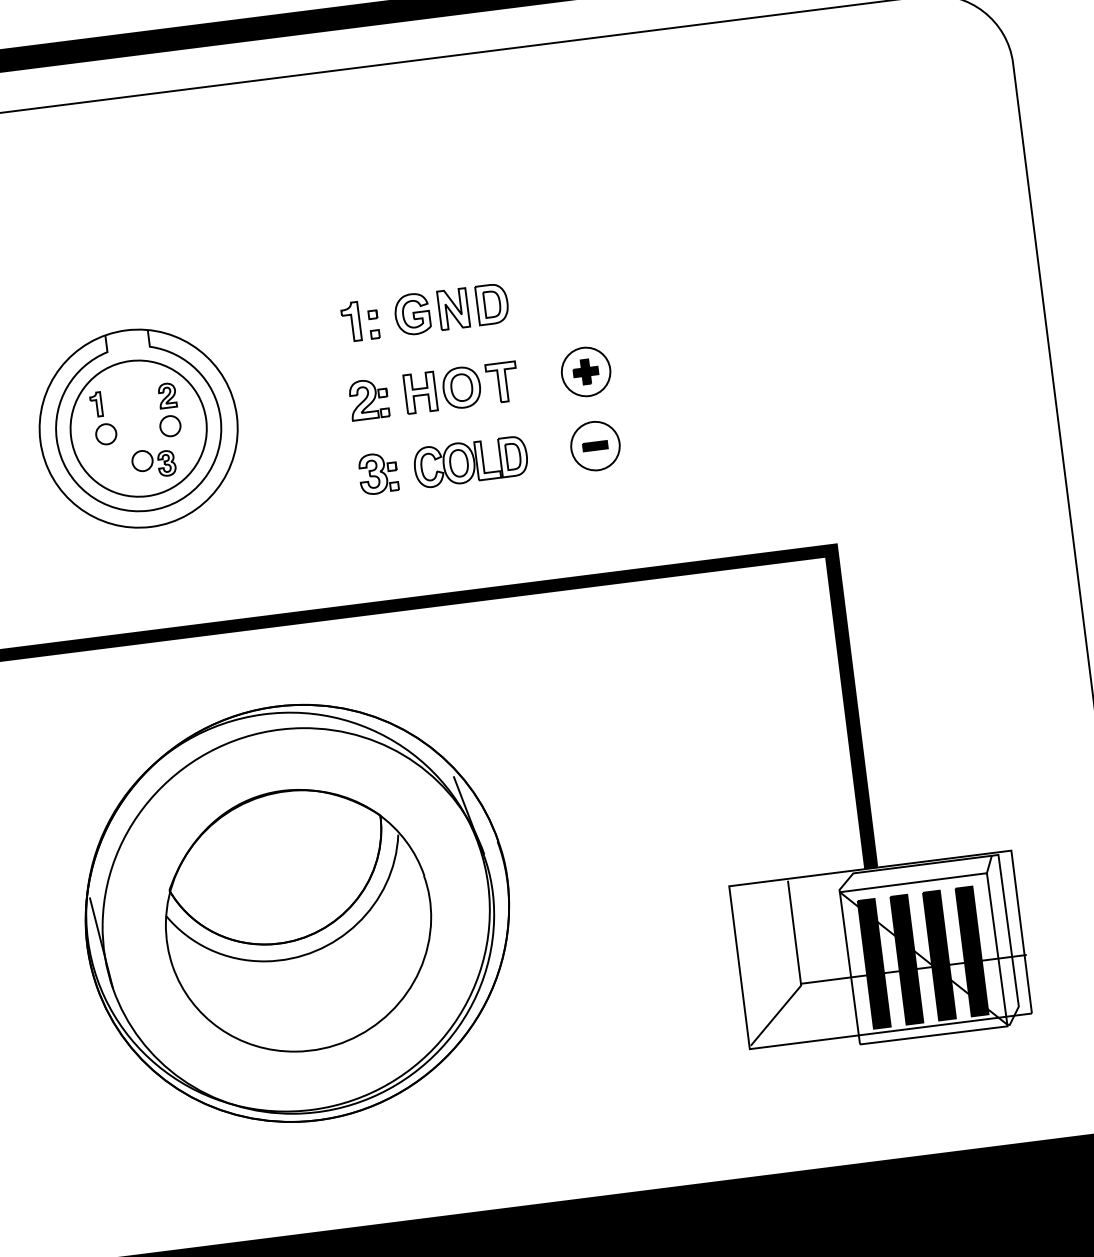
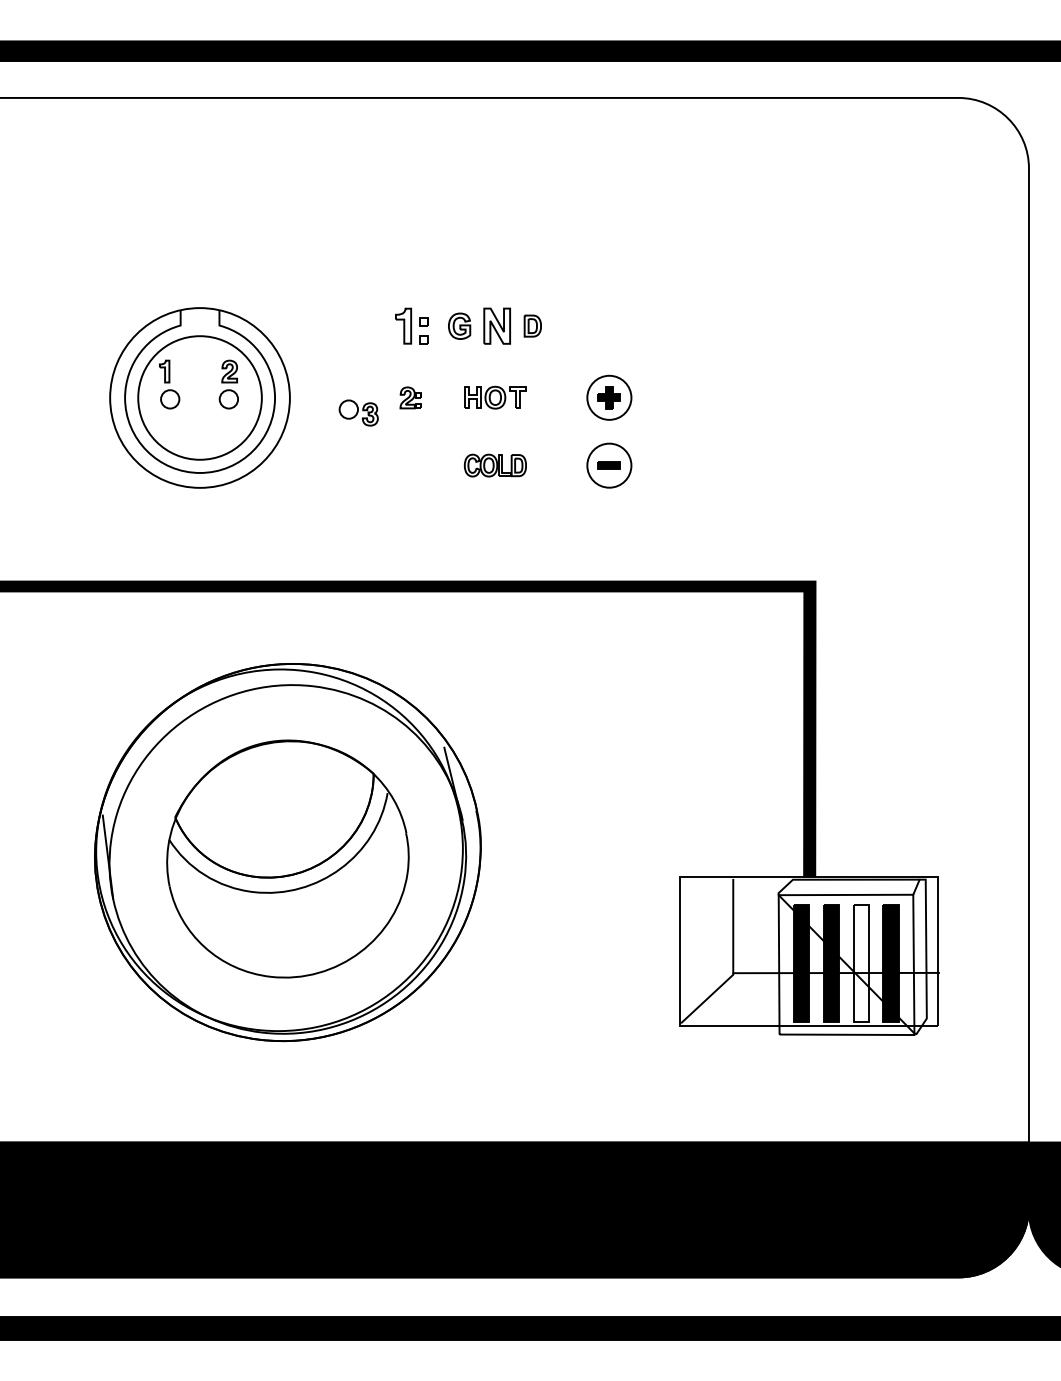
part: (492, 303) -> (532, 325), size x0.6
part: (412, 314) -> (459, 326), size x0.7
part: (460, 387) -> (494, 397), size x0.6
part: (368, 399) -> (410, 397), size x0.6
part: (470, 461) -> (495, 465), size x0.6
part: (153, 462) -> (358, 412), moved
part: (378, 473) -> (410, 465), removed
fill: (938, 955) -> (860, 963), removed

